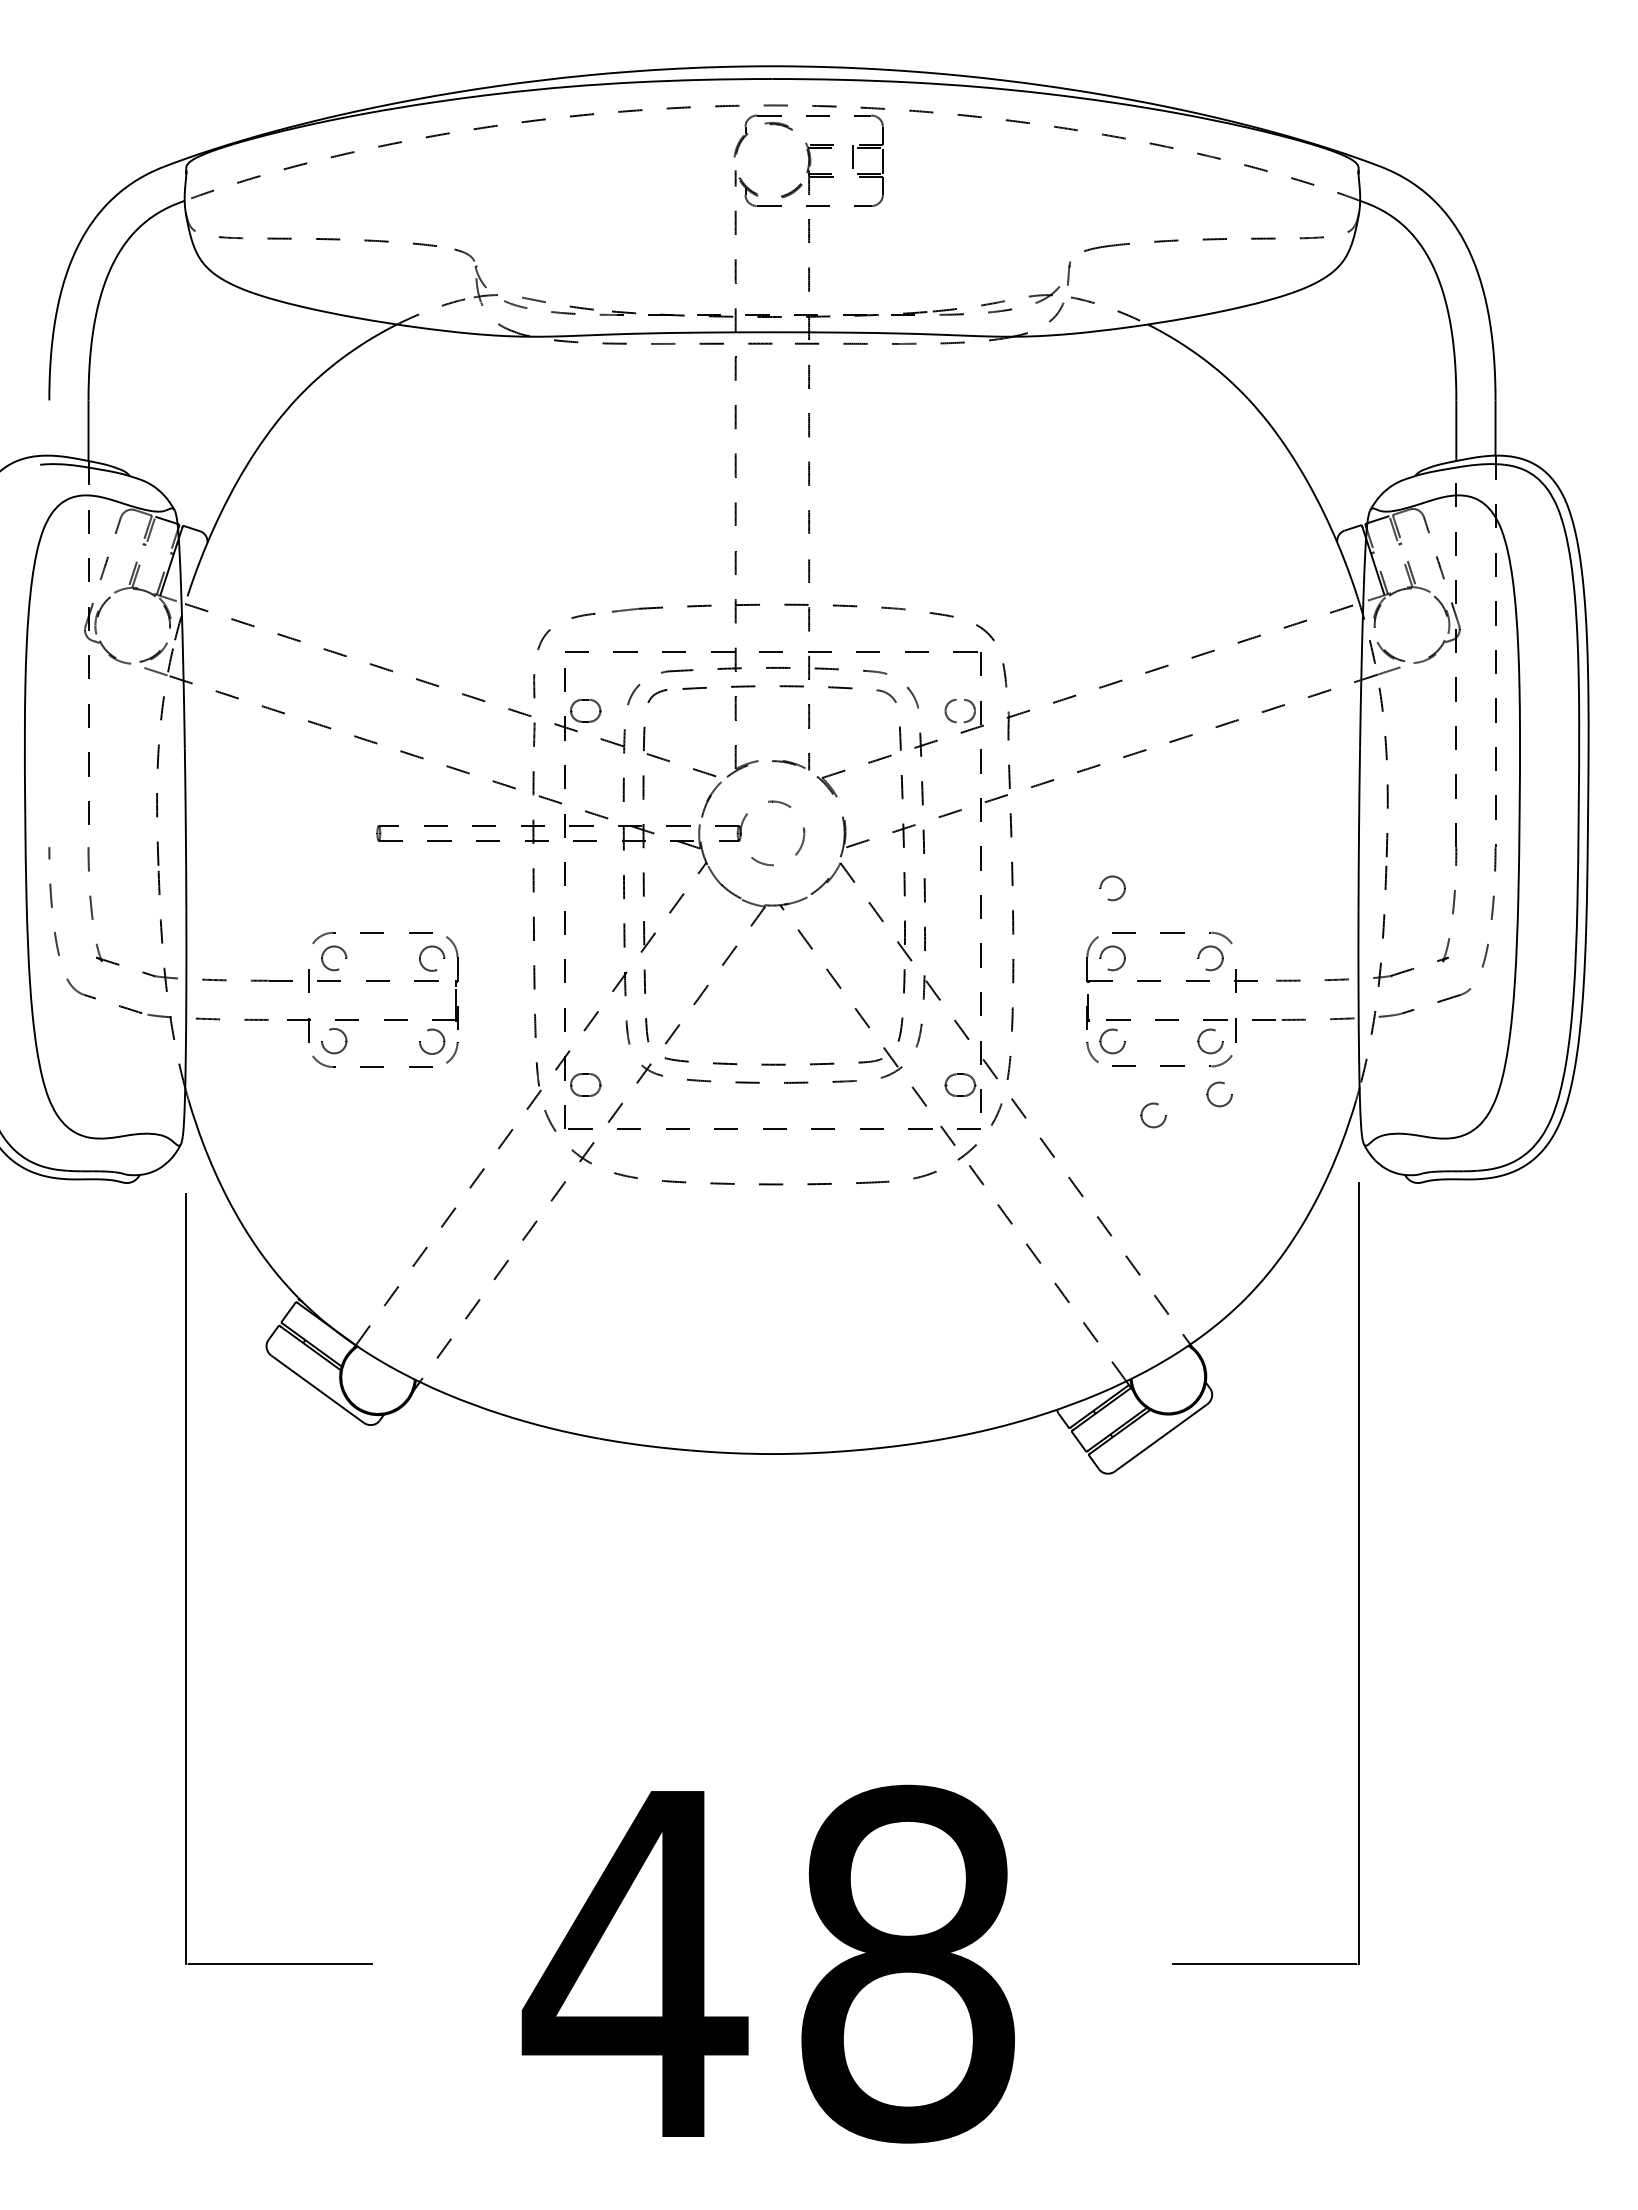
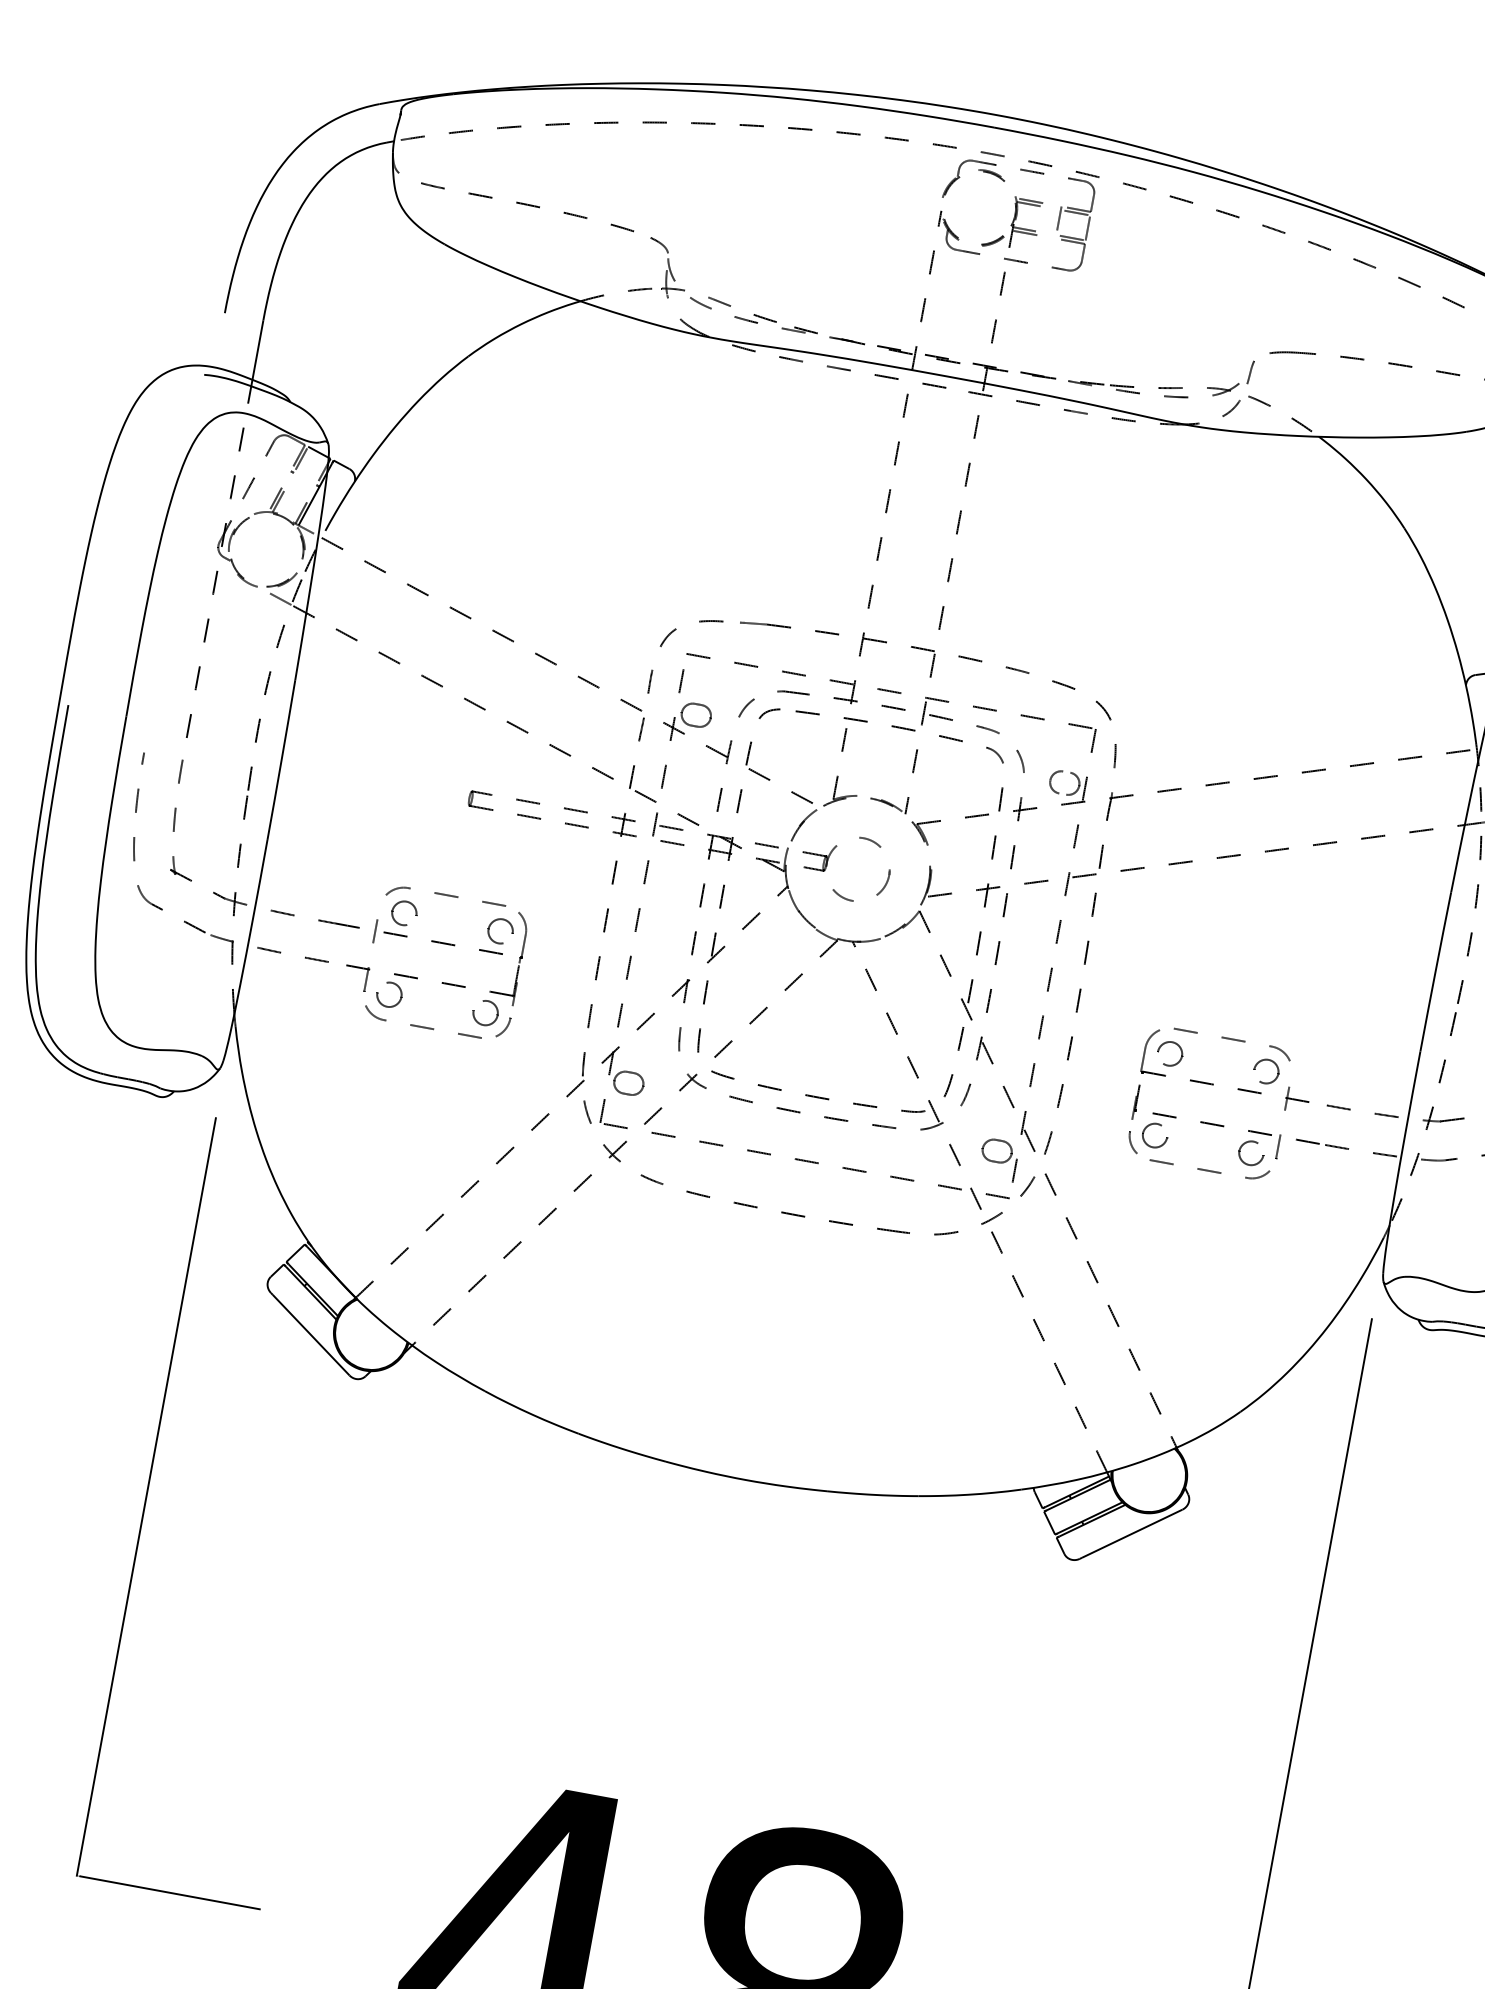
part: (1109, 898) -> (1177, 994), removed
part: (1212, 1086) -> (1245, 1197), removed
part: (1146, 1107) -> (1176, 1206), removed

